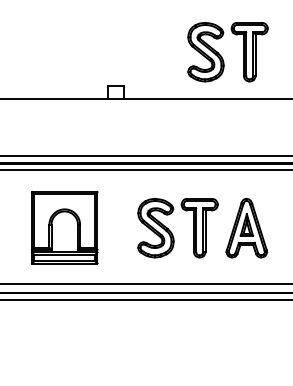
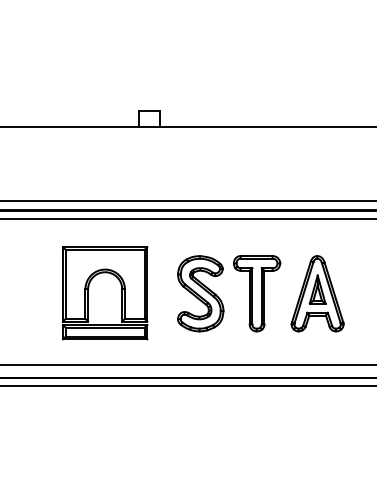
part: (221, 55) -> (285, 71), removed
part: (64, 227) -> (104, 292), moved

